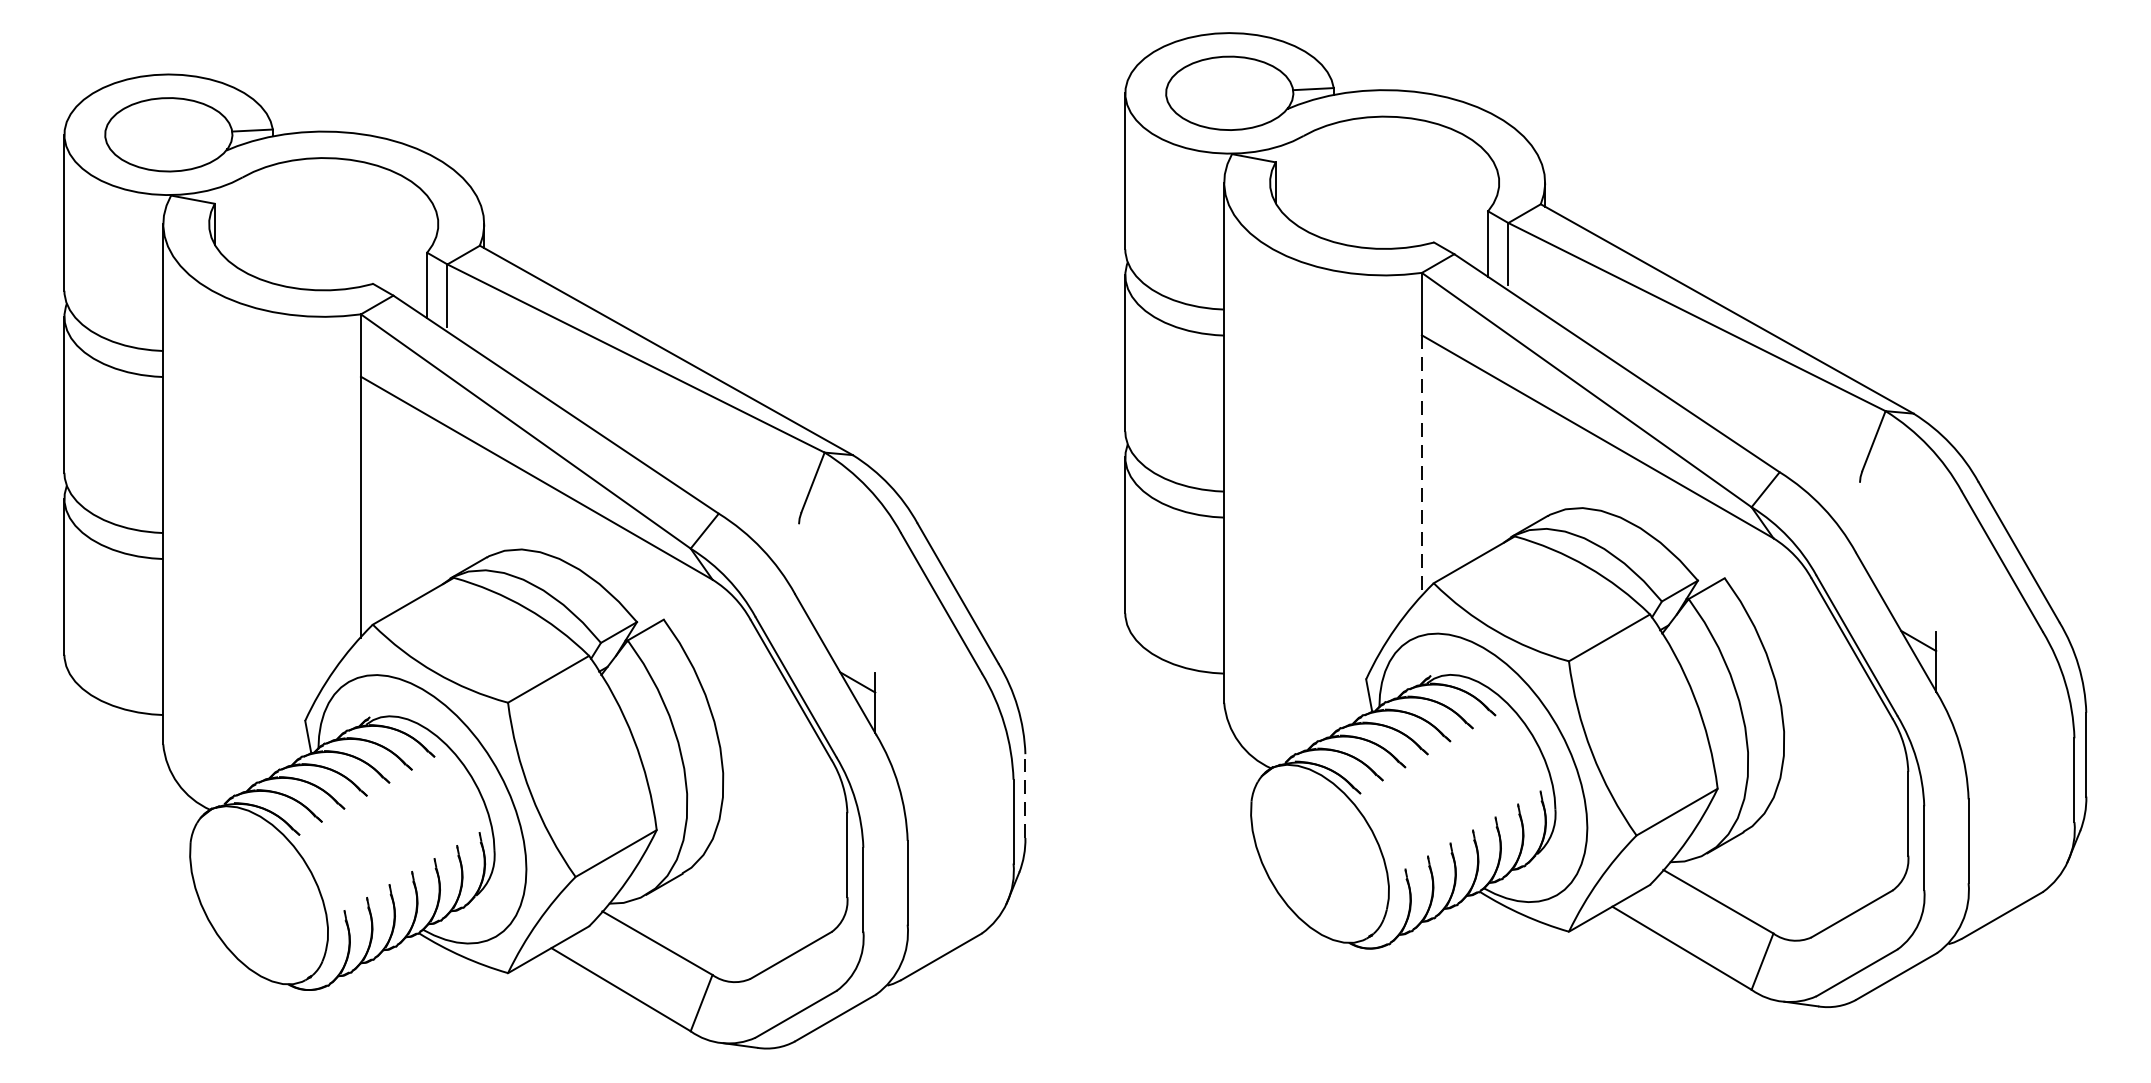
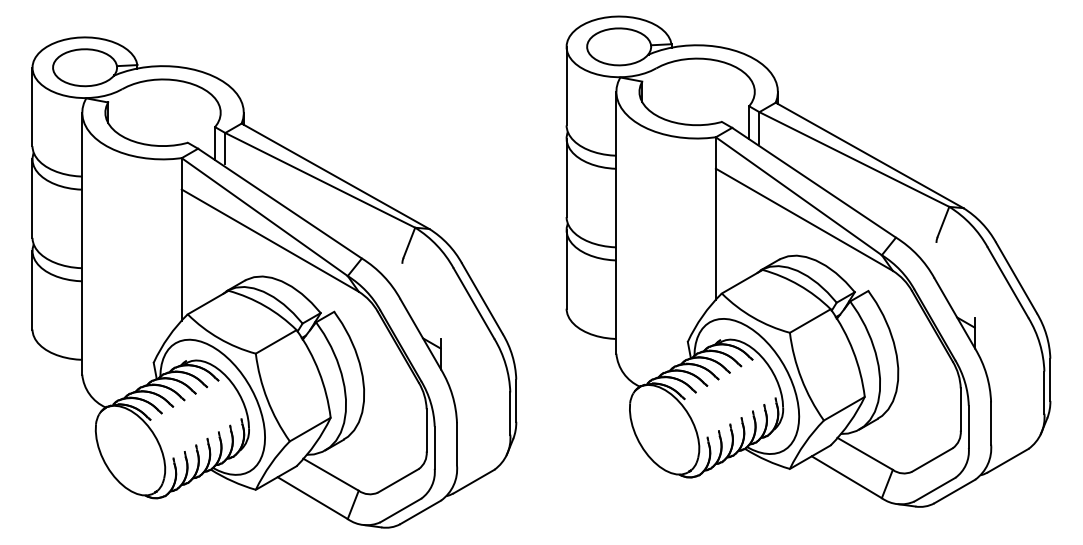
line: (1421, 466) -> (715, 234), dashed -> solid
line: (1025, 795) -> (516, 400), dashed -> solid

